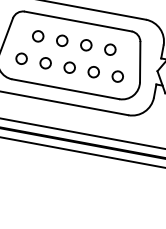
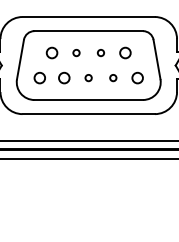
circle: (62, 40) -> (76, 52), size x0.6
circle: (85, 44) -> (100, 52), size x0.6
circle: (69, 67) -> (88, 77), size x0.6
circle: (94, 71) -> (113, 77), size x0.6

